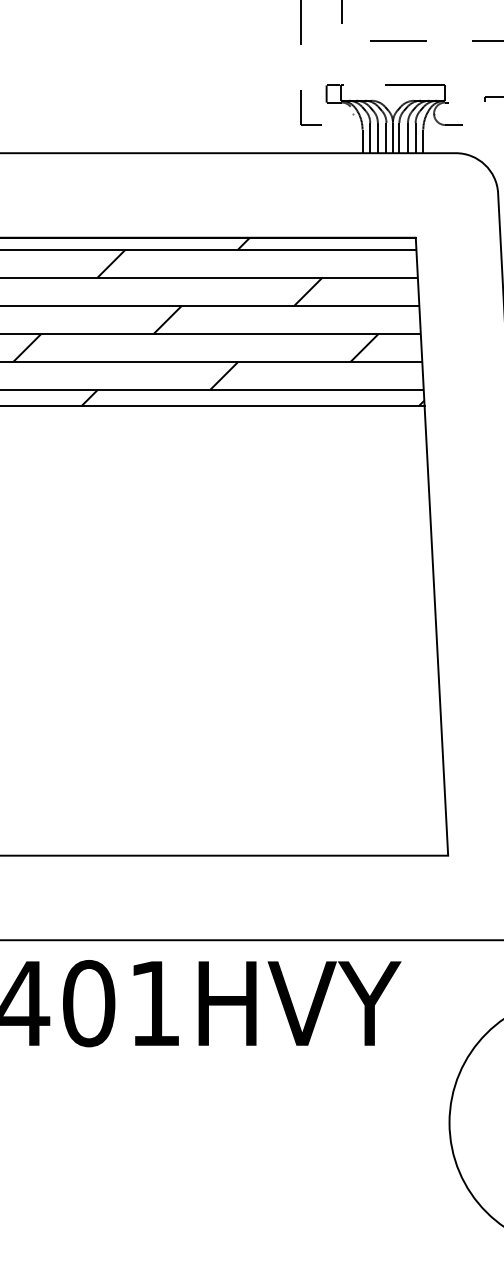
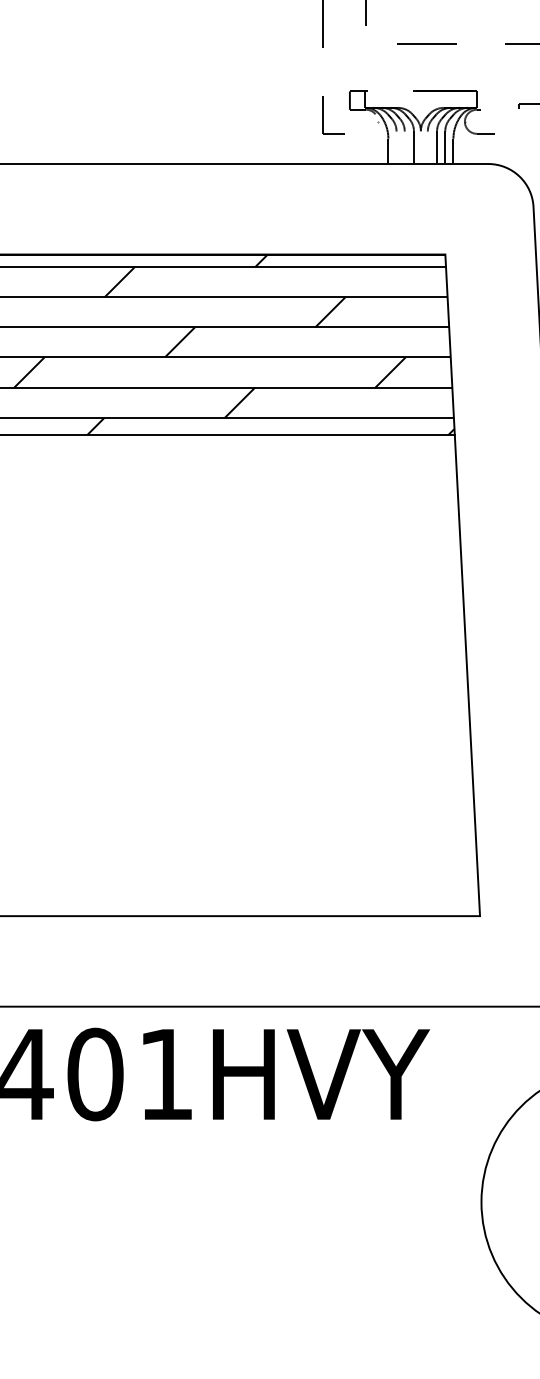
line: (370, 137) -> (396, 147), removed
line: (377, 137) -> (404, 147), removed
line: (392, 137) -> (420, 147), removed
line: (399, 137) -> (427, 147), removed

